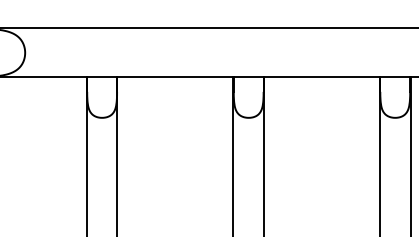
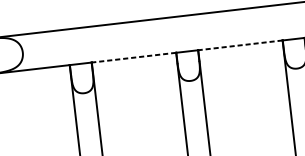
line: (174, 77) -> (133, 57), solid -> dashed
line: (321, 77) -> (240, 45), solid -> dashed

